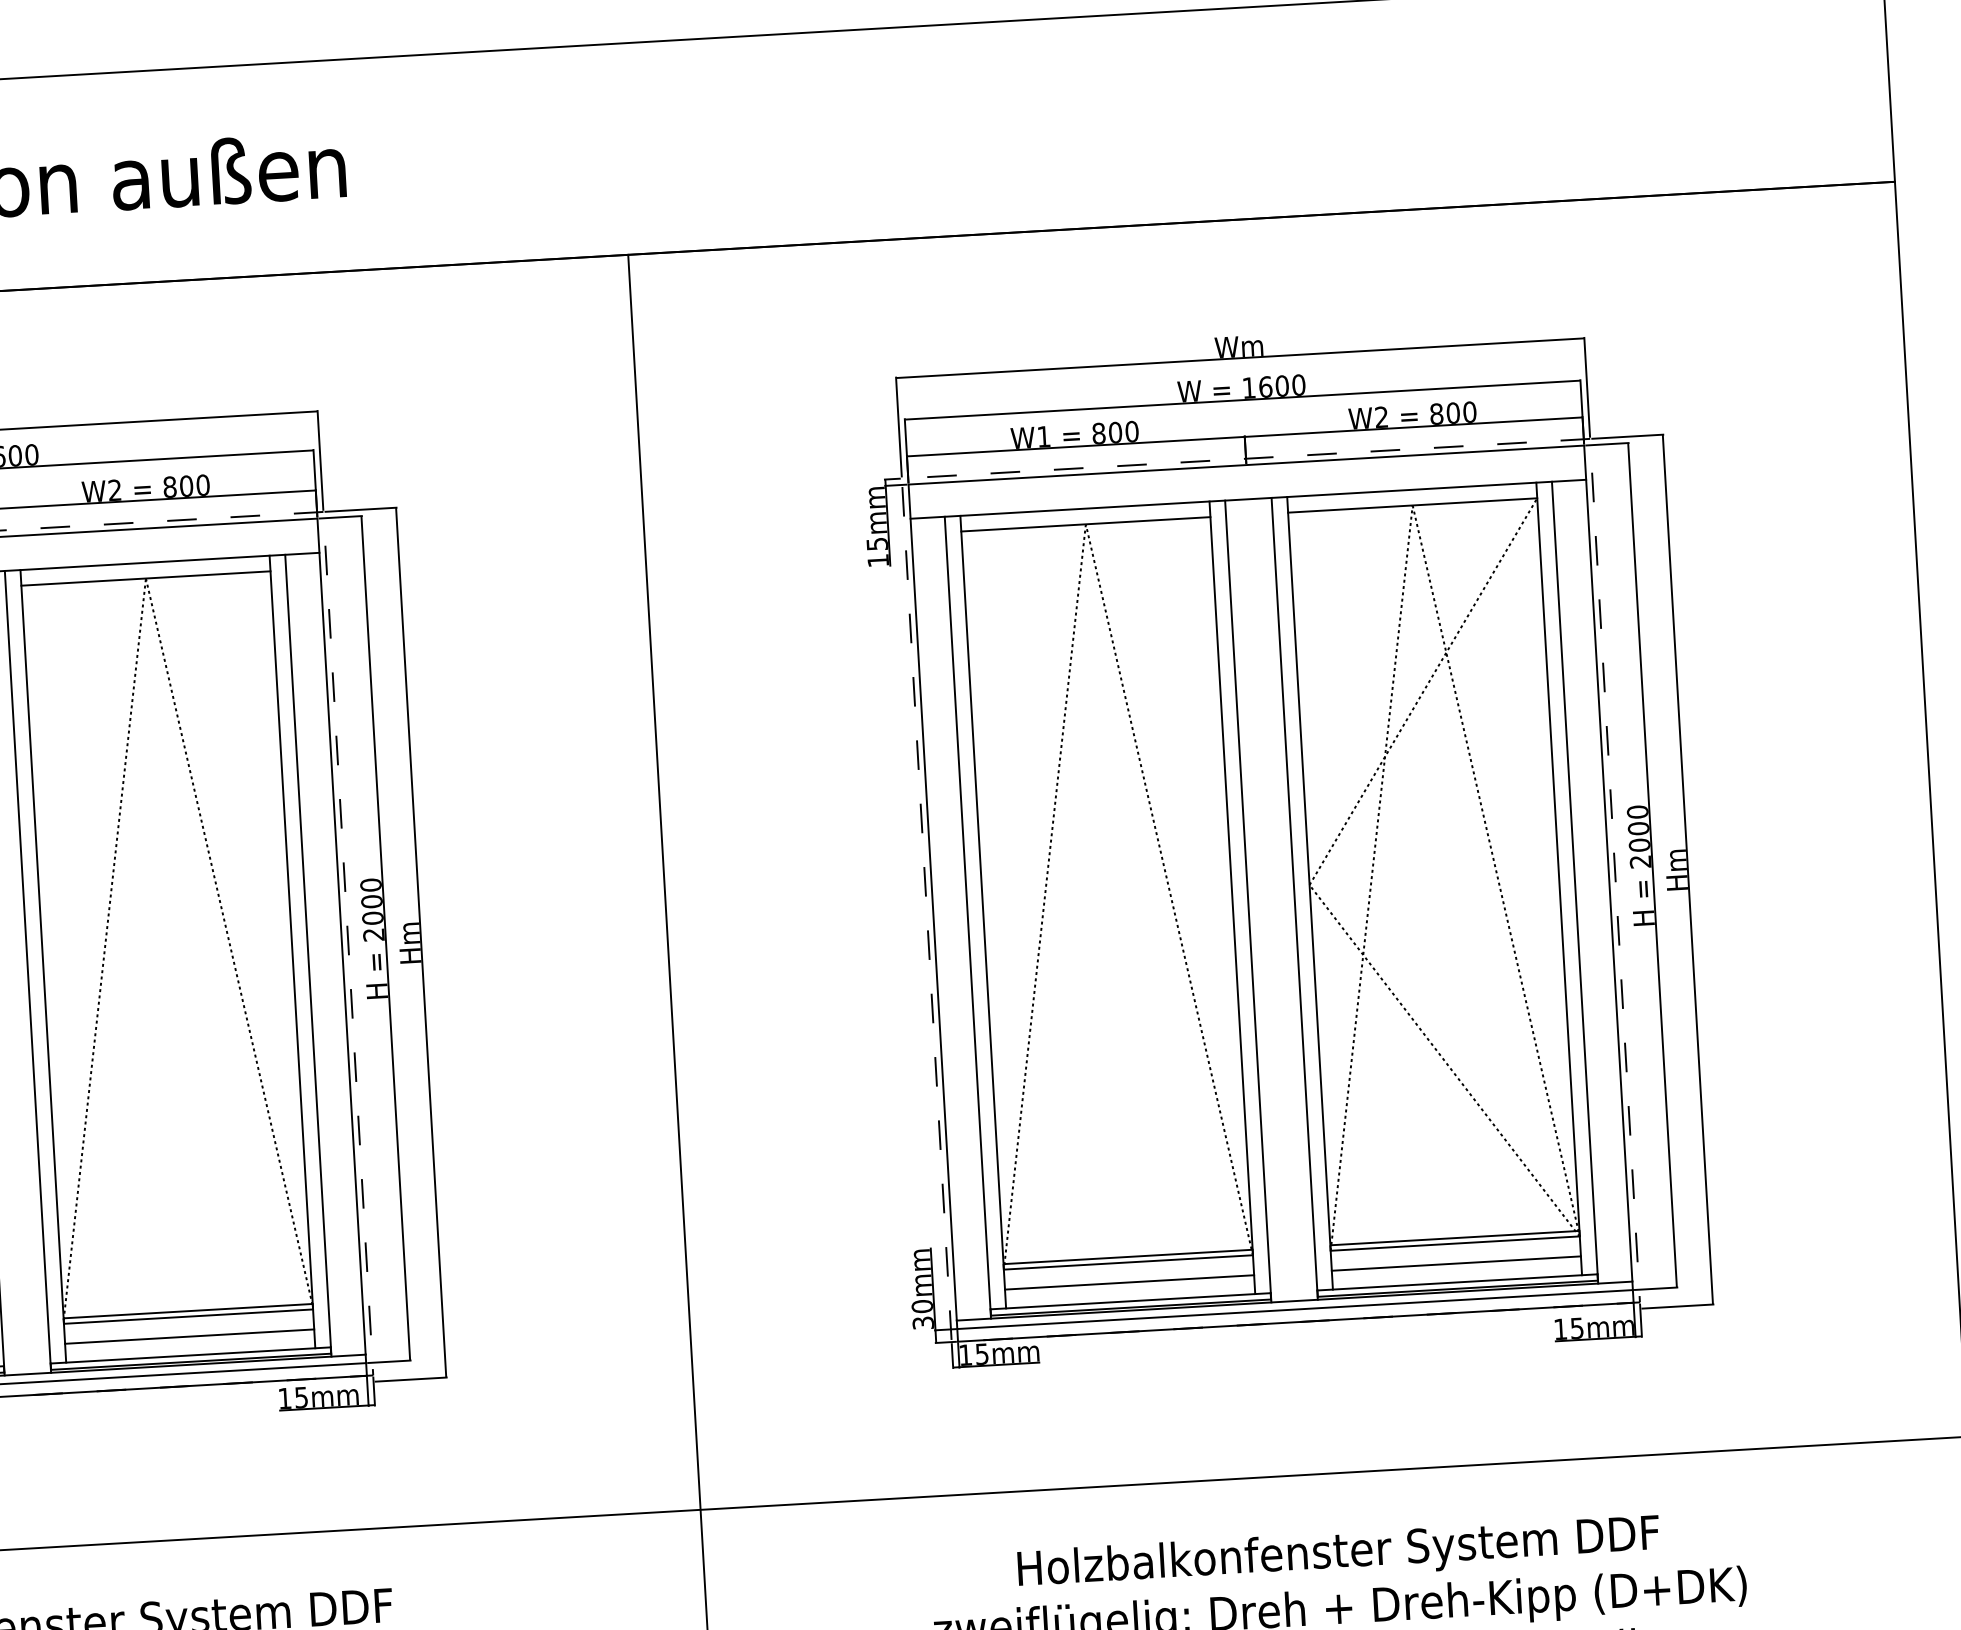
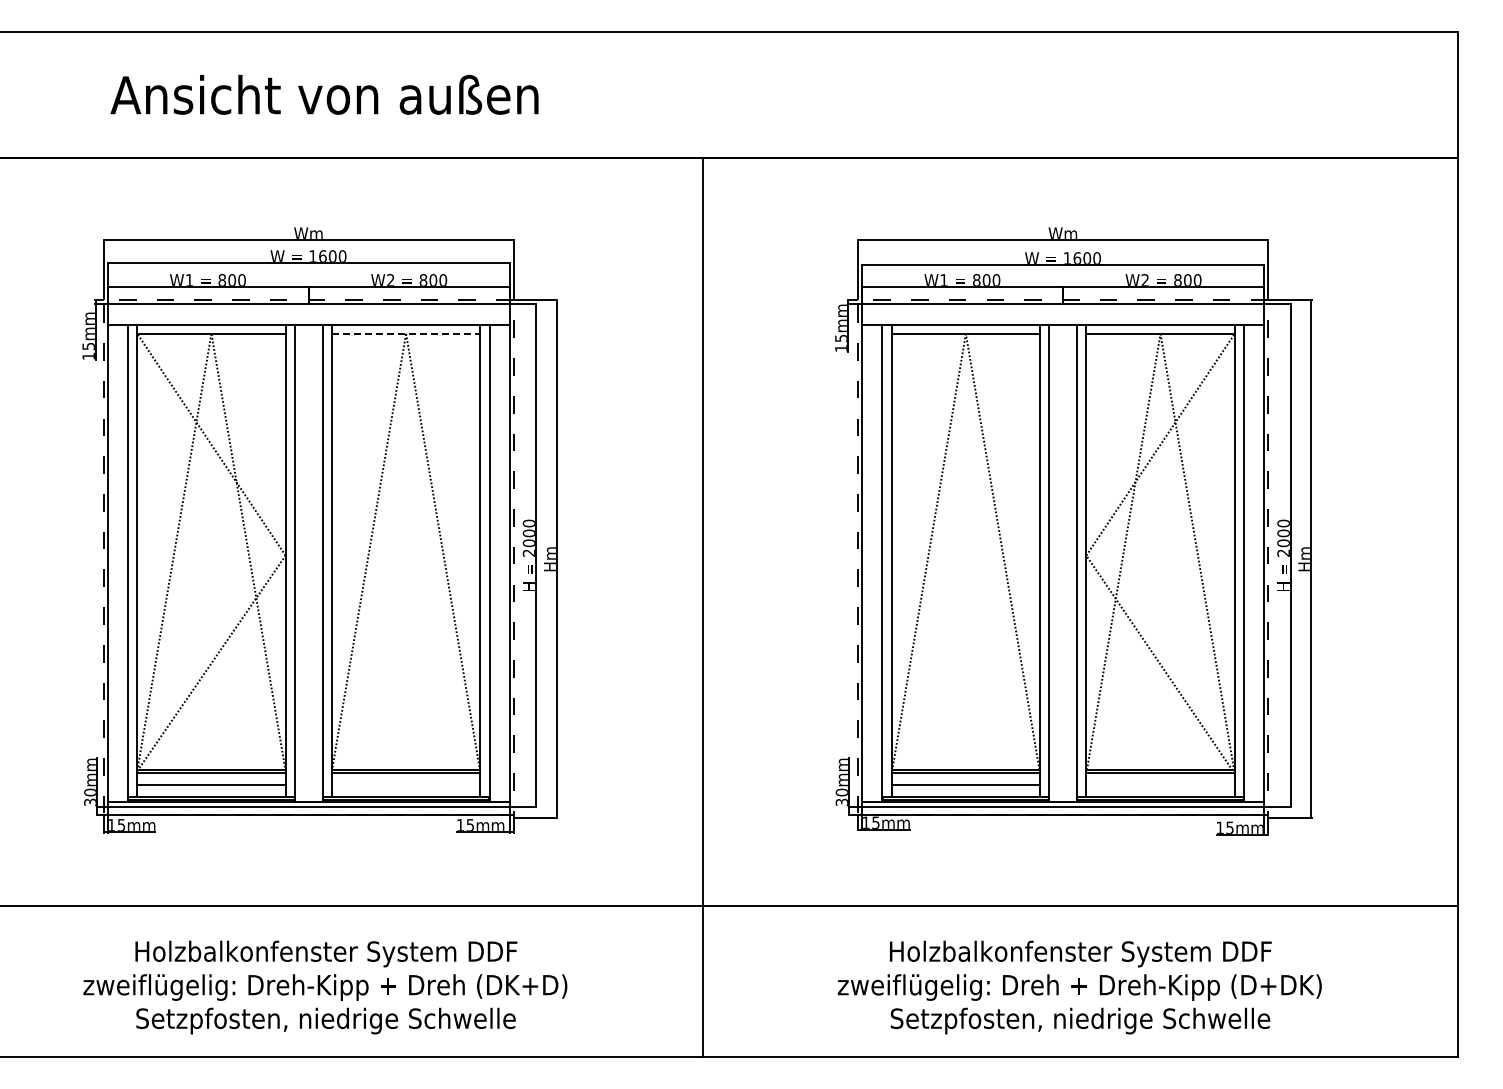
line: (146, 577) -> (406, 333), solid -> dashed
line: (1456, 1263) -> (1160, 785), removed
line: (188, 1336) -> (405, 785), removed

